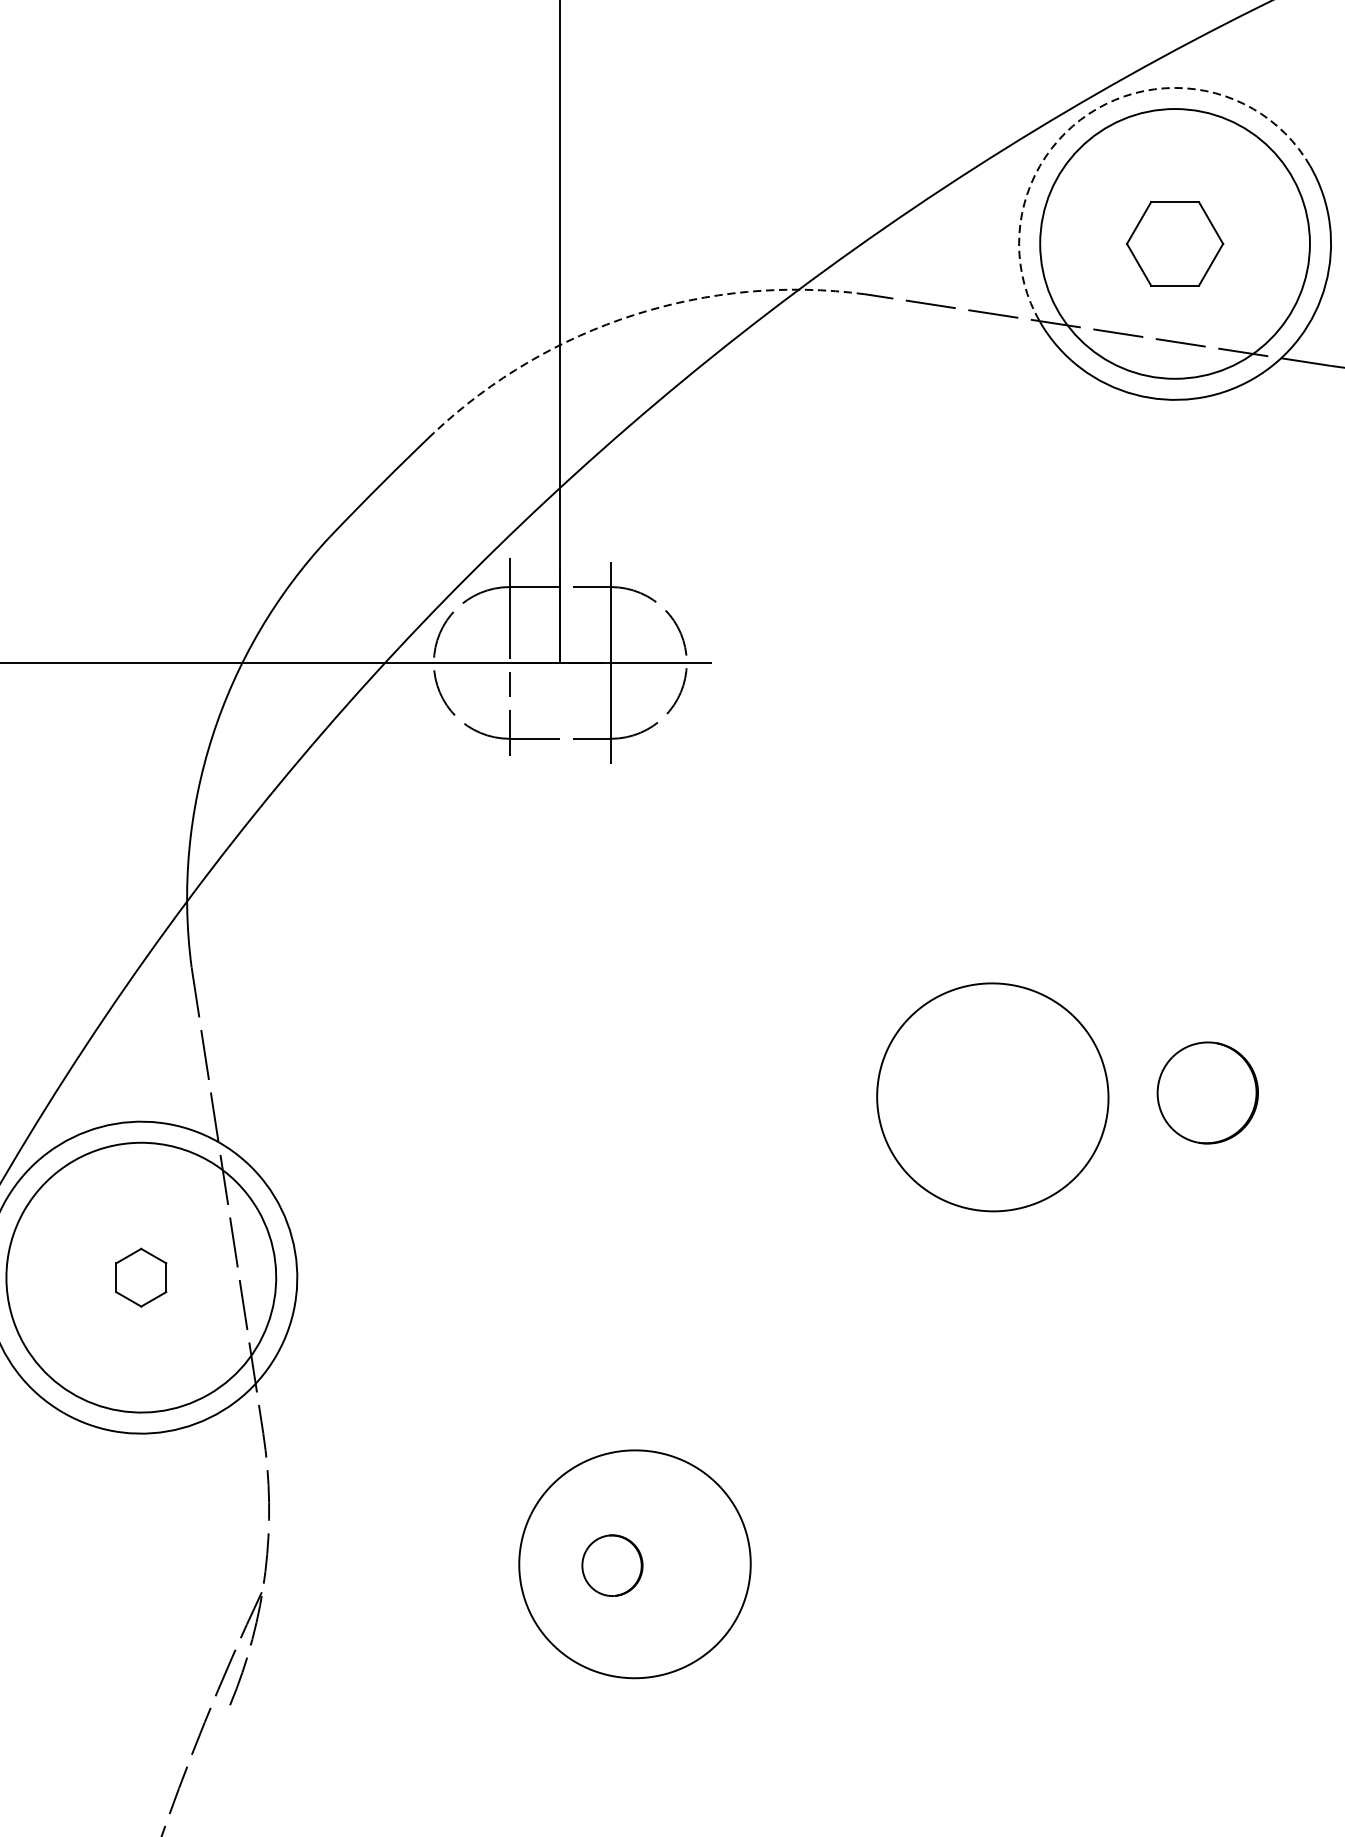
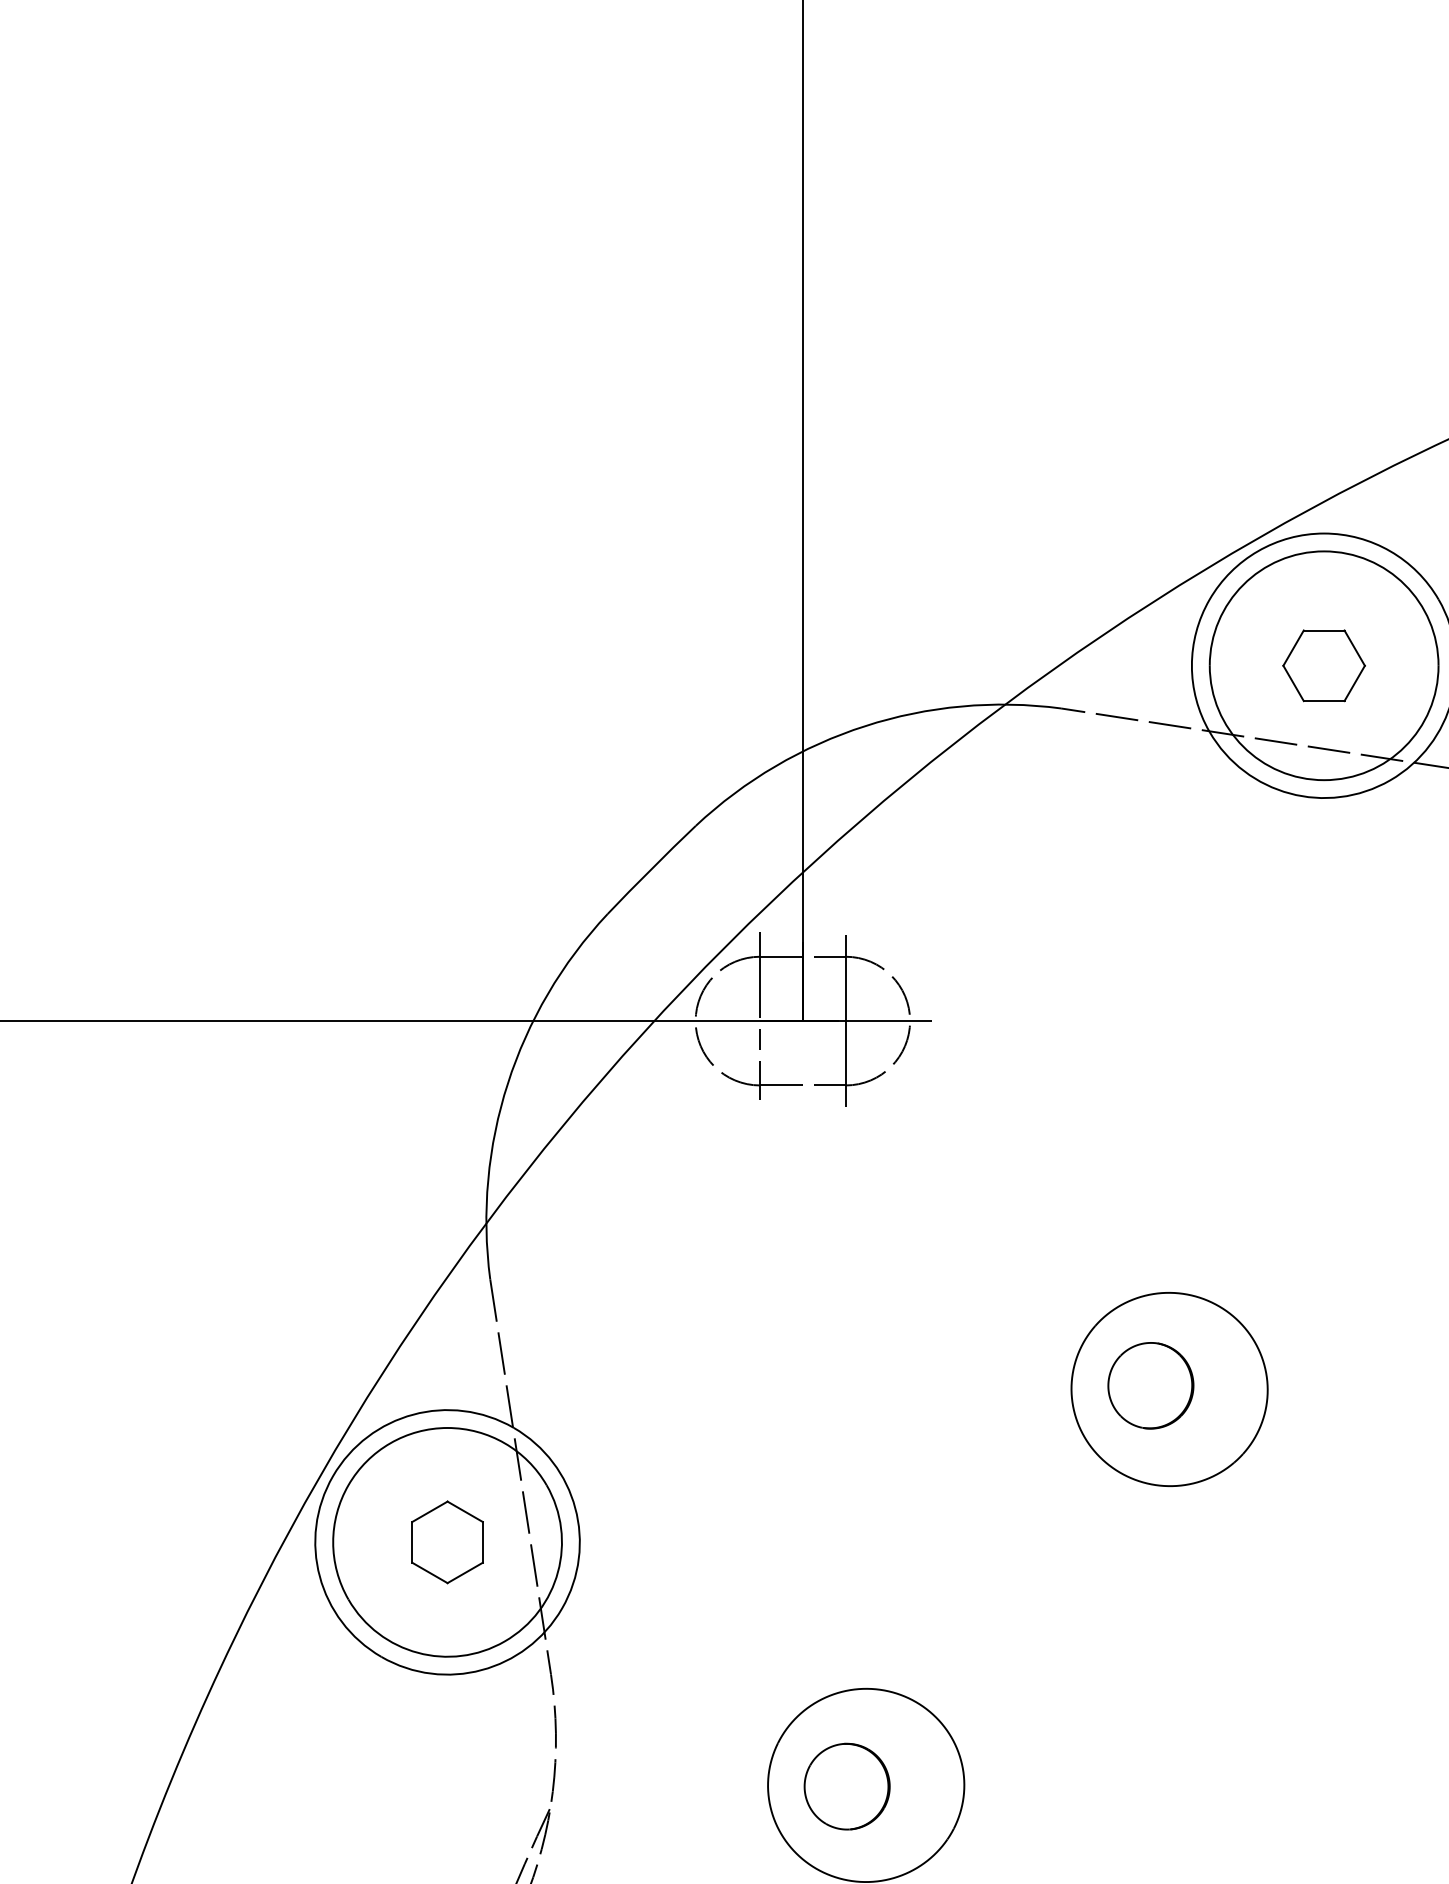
arc: (1097, 109) -> (1258, 551), dashed -> solid
arc: (634, 315) -> (865, 726), dashed -> solid
part: (1207, 1092) -> (1150, 1385), moved
part: (141, 1277) -> (447, 1542), size x1.67
part: (611, 1565) -> (846, 1786), size x1.67

